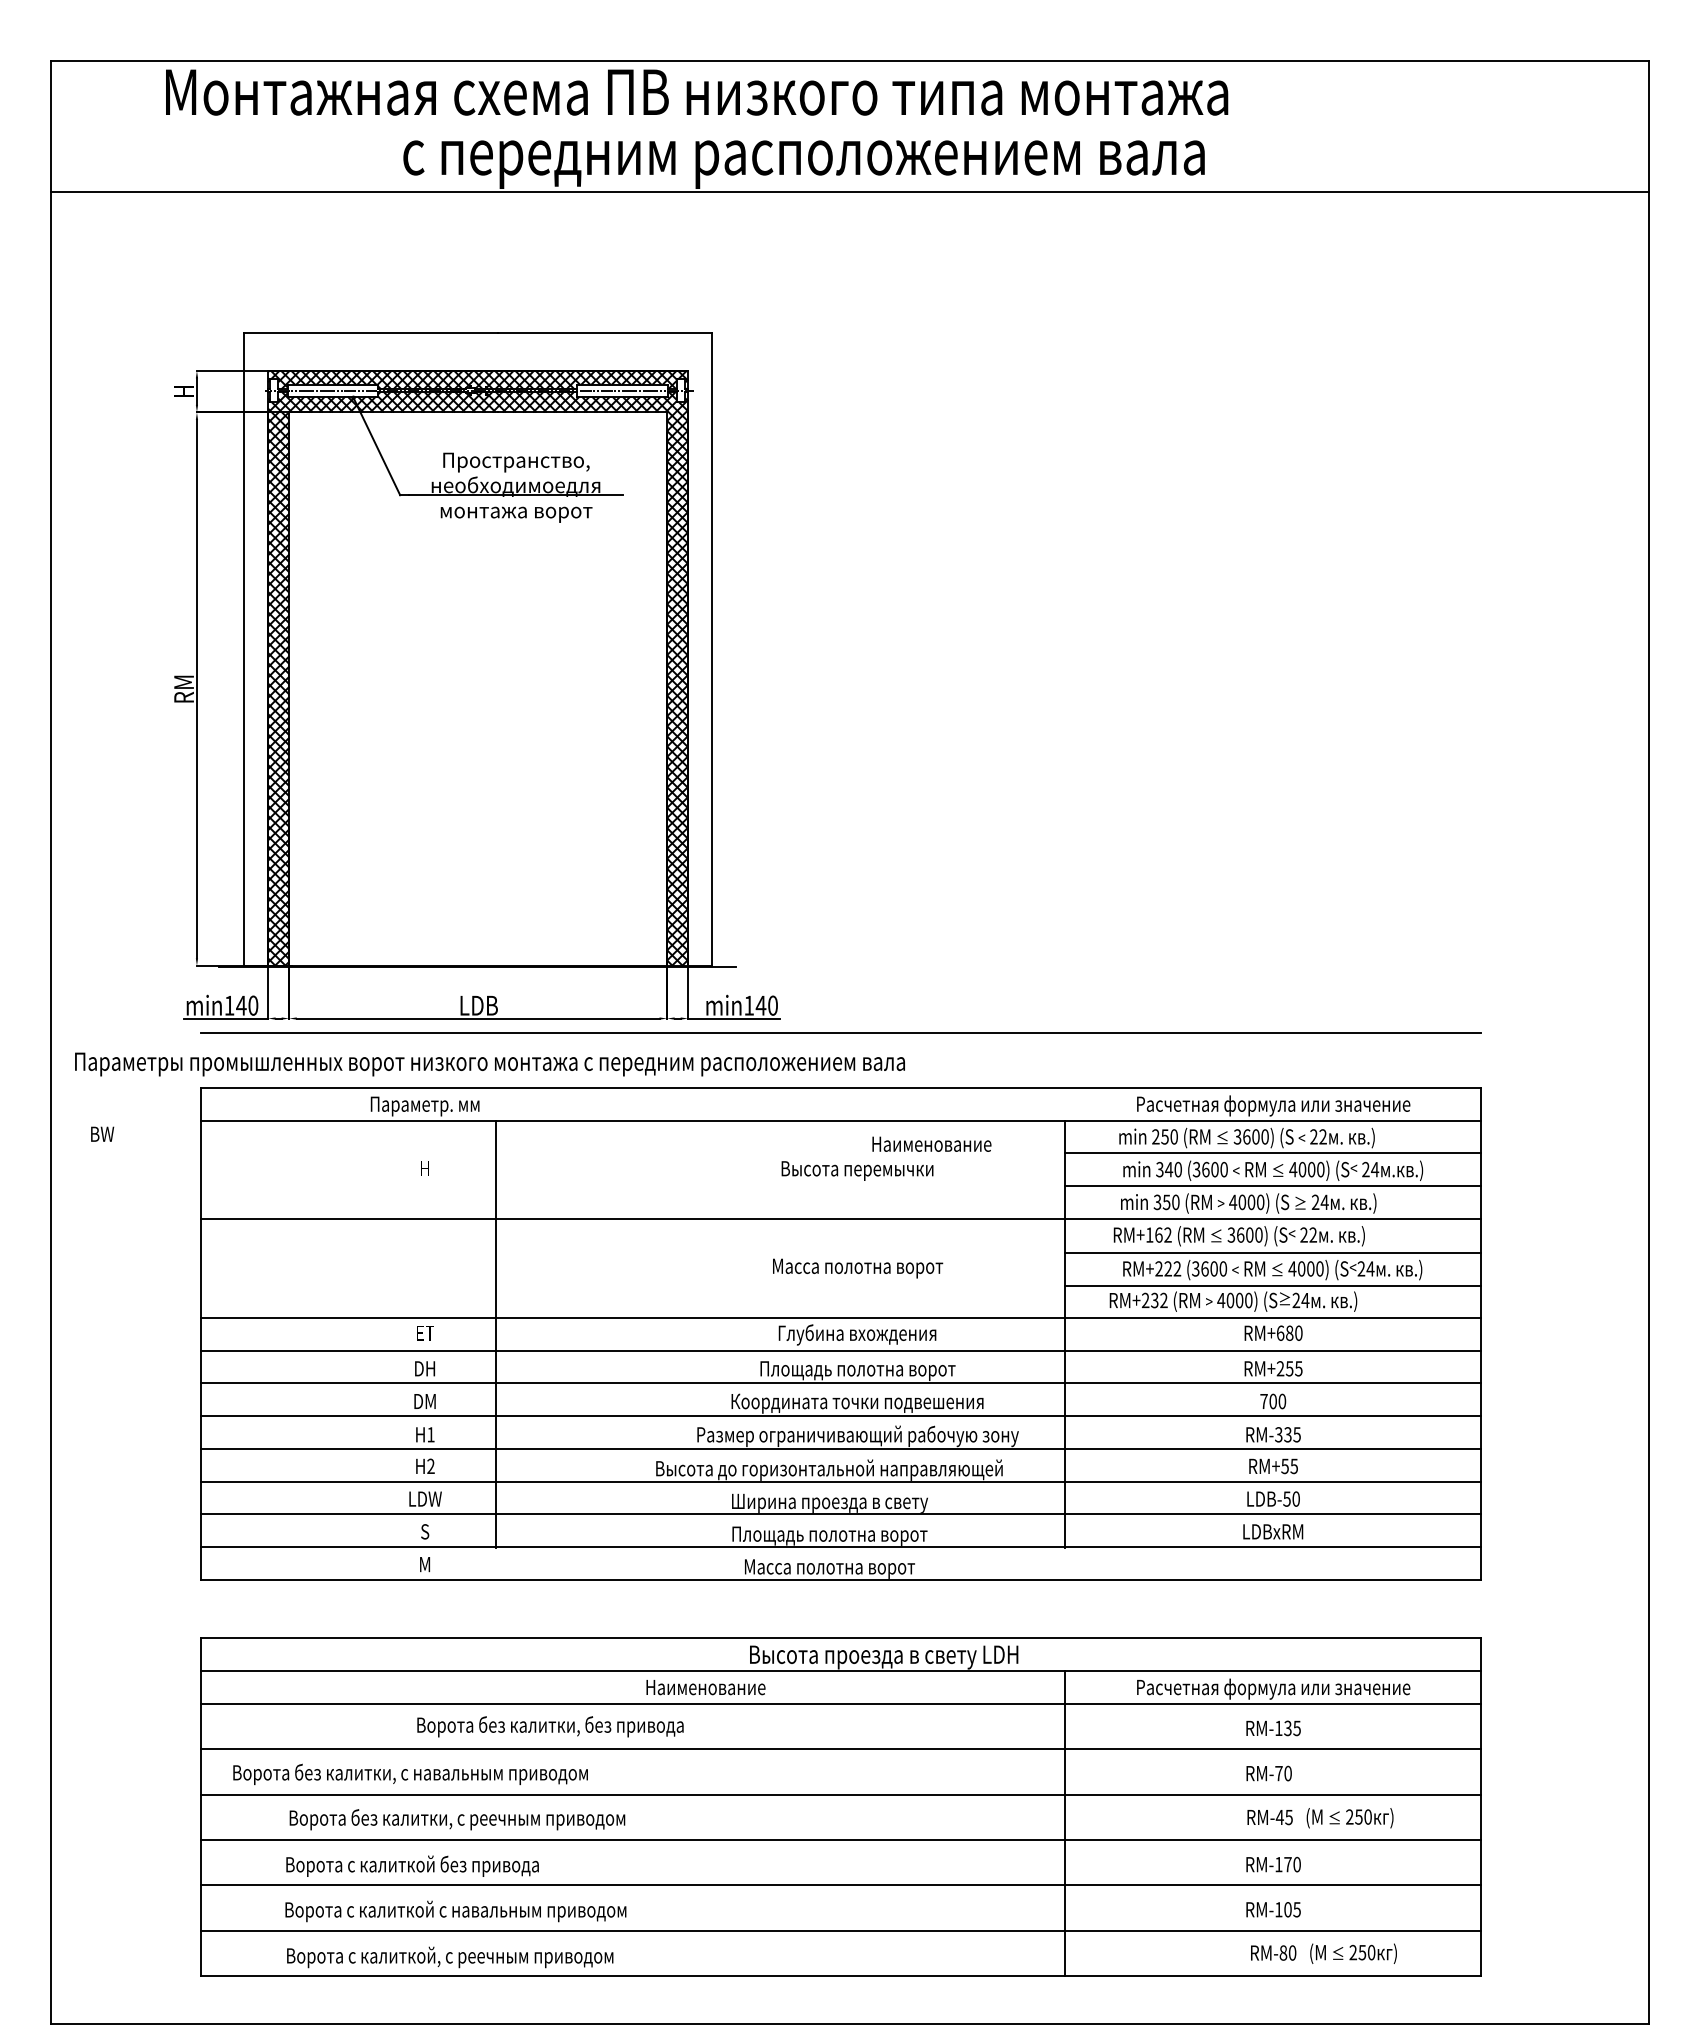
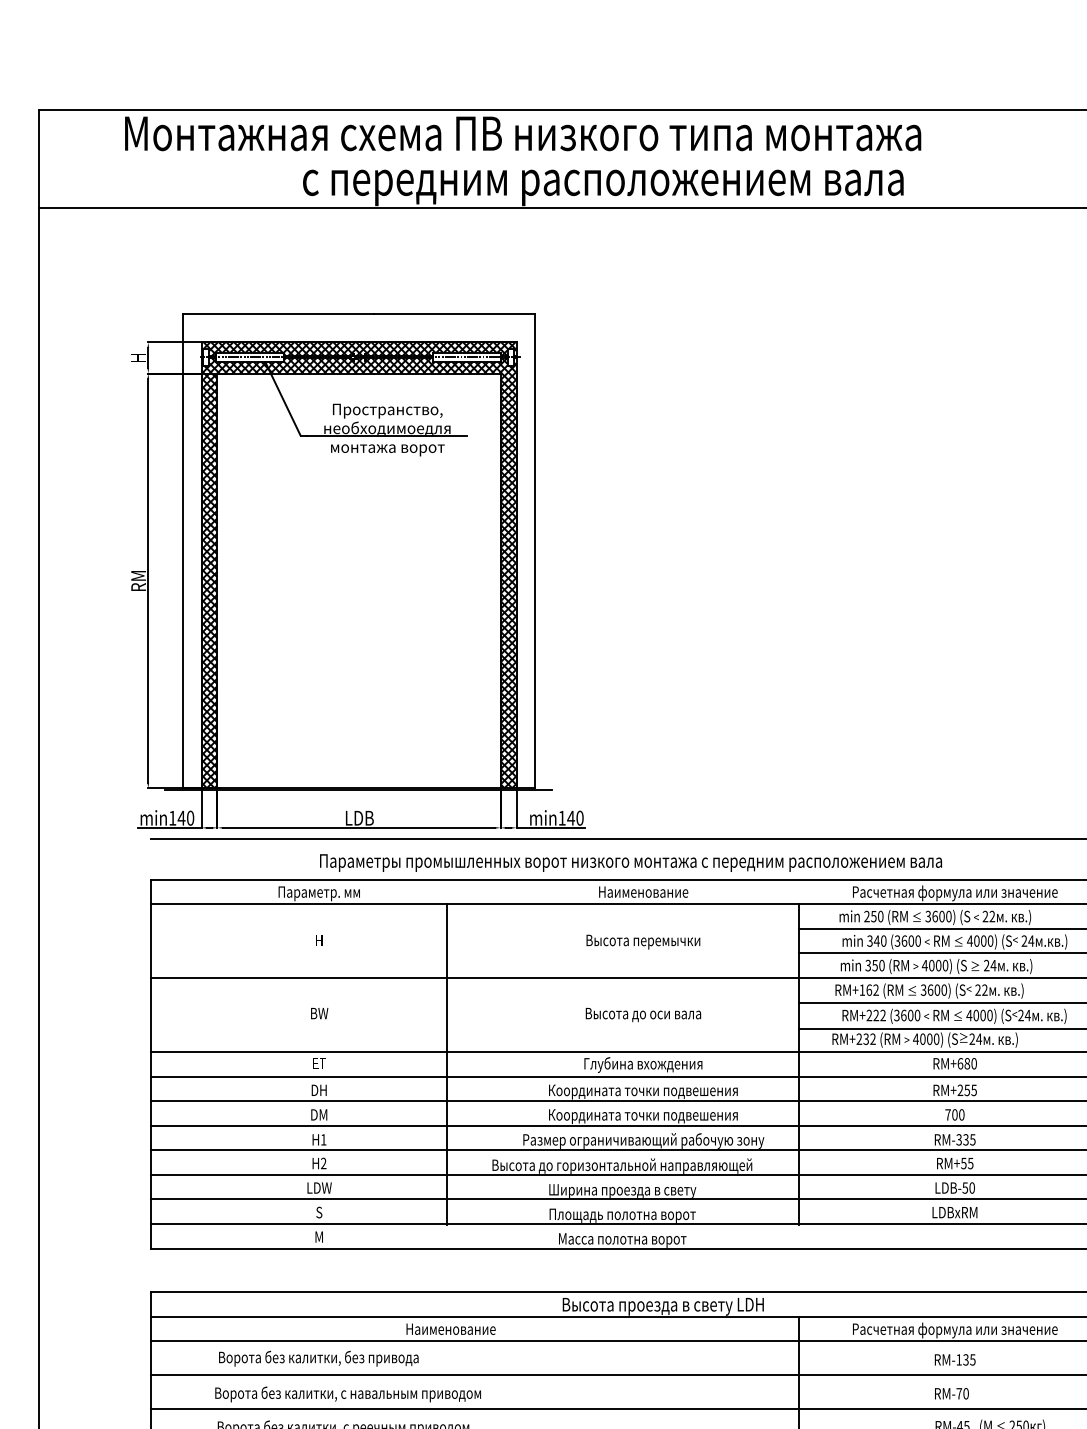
text: (489, 1064) -> (630, 863), moved
text: (102, 1133) -> (319, 1012), moved
text: (931, 1143) -> (643, 891), moved
text: (858, 1268) -> (644, 1015), Масса полотна ворот -> Высота до оси вала
line: (495, 1334) -> (446, 1064), moved
text: (857, 1370) -> (643, 1091), Площадь полотна ворот -> Координата точки подвешения
text: (705, 1687) -> (450, 1329), moved
text: (550, 1726) -> (318, 1358), moved
text: (410, 1774) -> (348, 1394), moved

